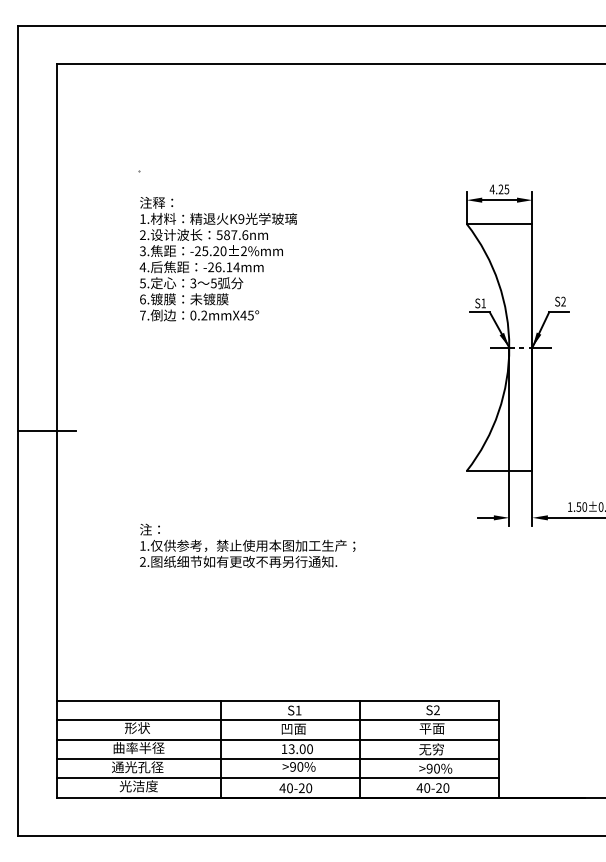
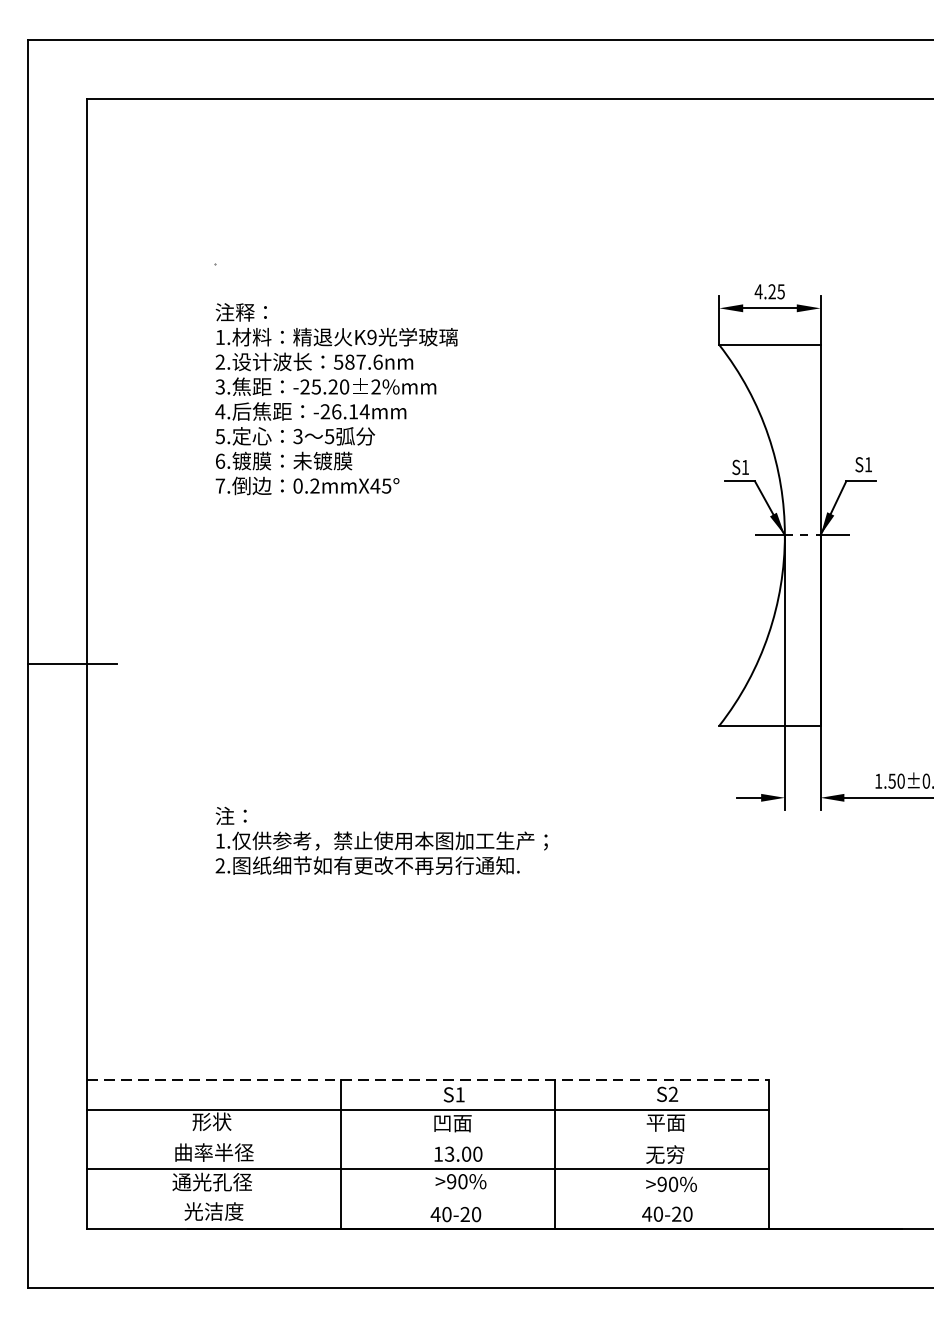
text: (563, 301) -> (868, 464), S2 -> S1
line: (278, 701) -> (429, 1080), solid -> dashed
line: (277, 739) -> (427, 1139), removed
line: (277, 778) -> (427, 1199), removed

